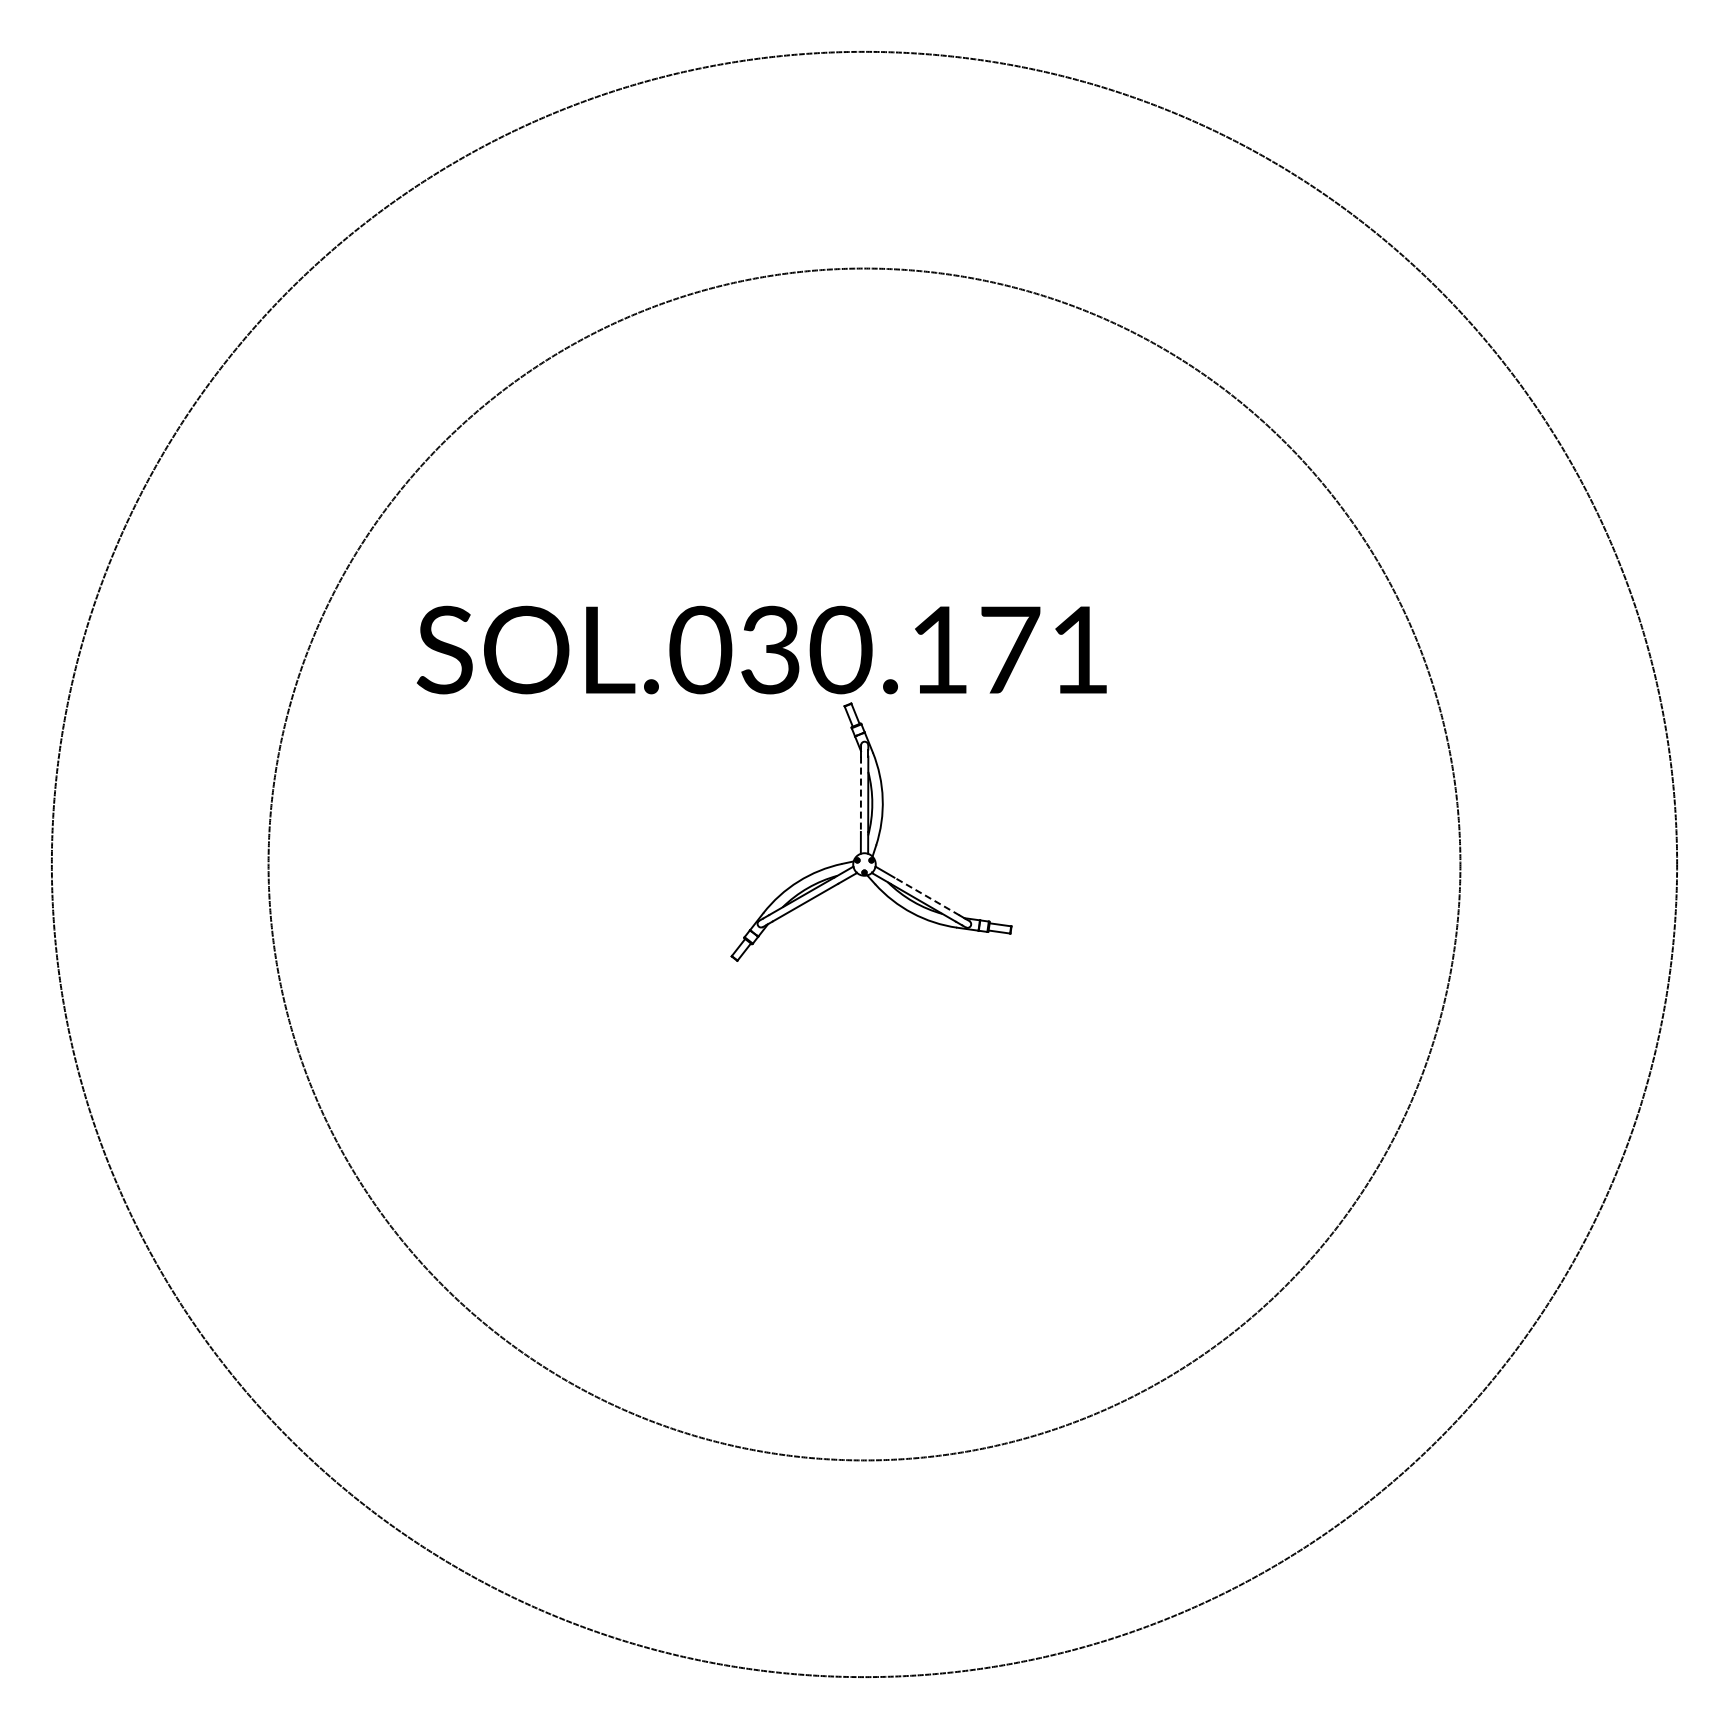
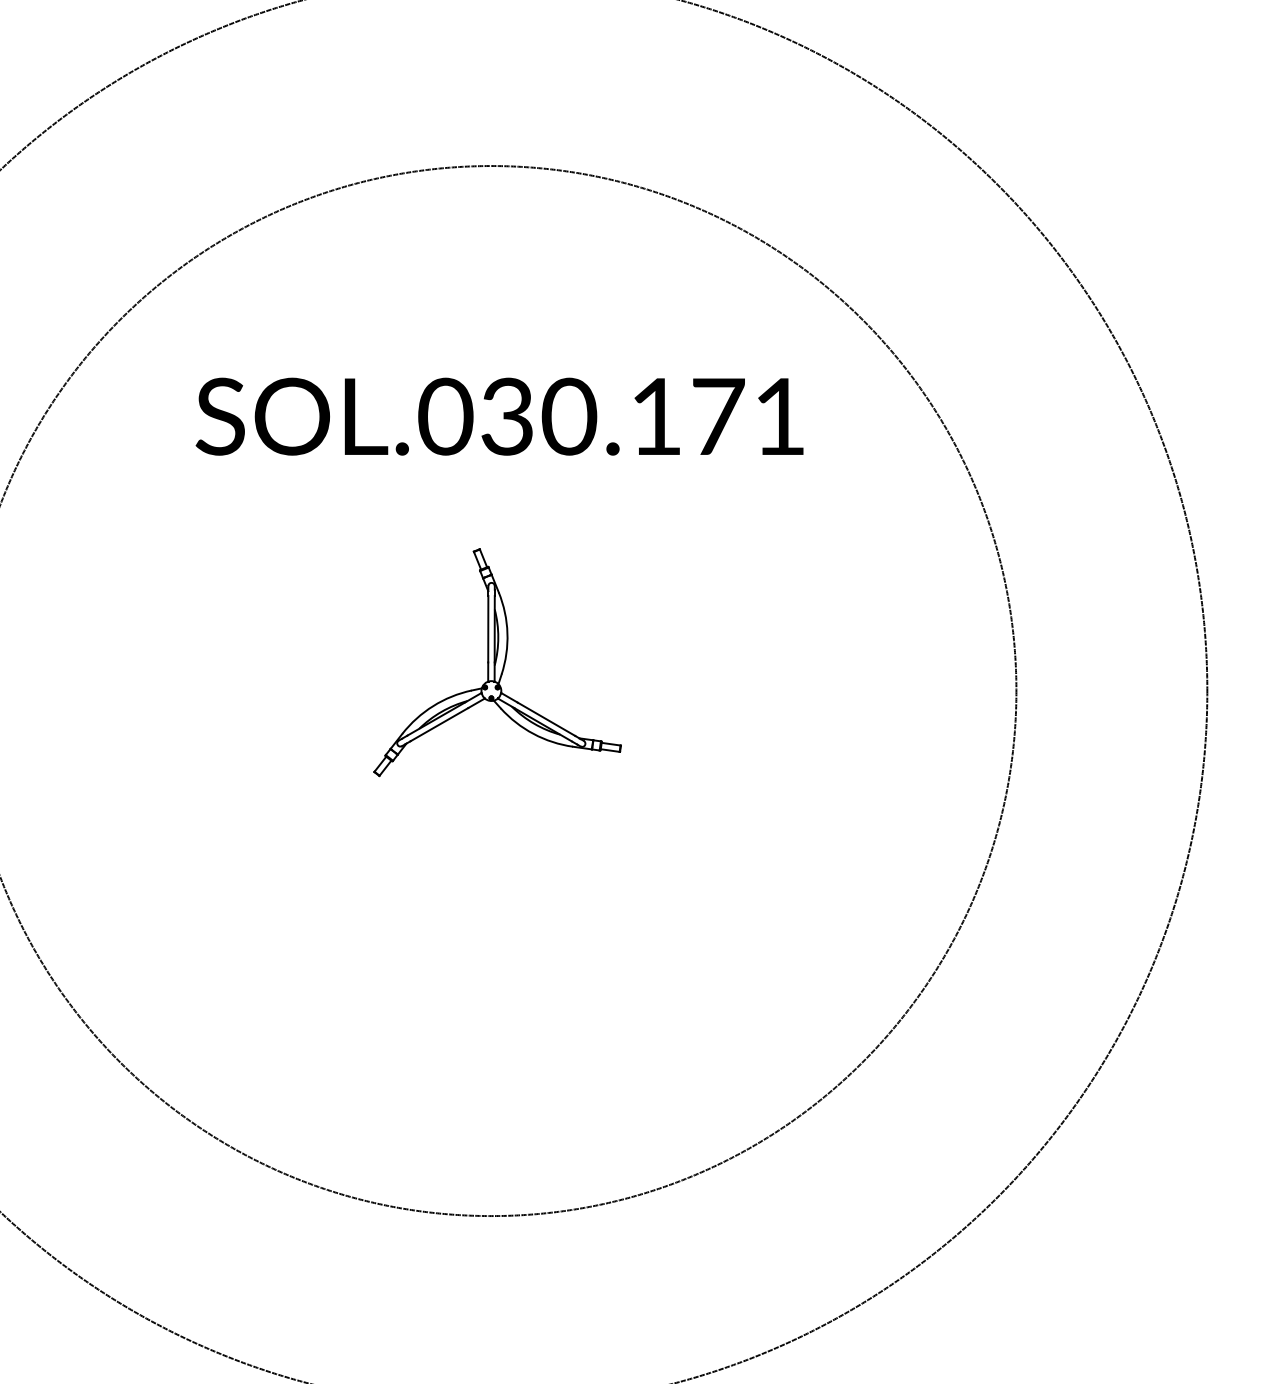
text: (761, 649) -> (499, 416), moved
line: (860, 794) -> (487, 629), dashed -> solid
line: (927, 896) -> (546, 719), dashed -> solid

